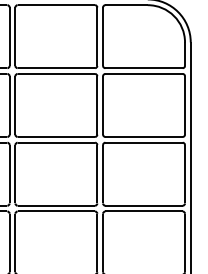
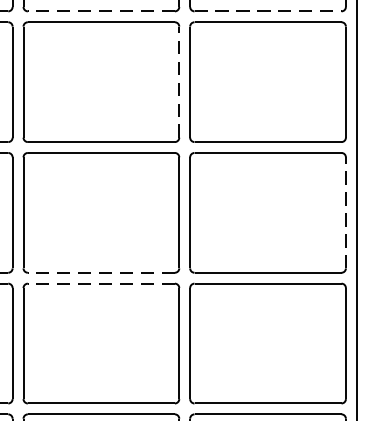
line: (56, 68) -> (101, 11), solid -> dashed
line: (144, 68) -> (268, 11), solid -> dashed
line: (97, 104) -> (179, 80), solid -> dashed
line: (185, 173) -> (346, 211), solid -> dashed
line: (56, 205) -> (101, 272), solid -> dashed
line: (56, 211) -> (101, 283), solid -> dashed

